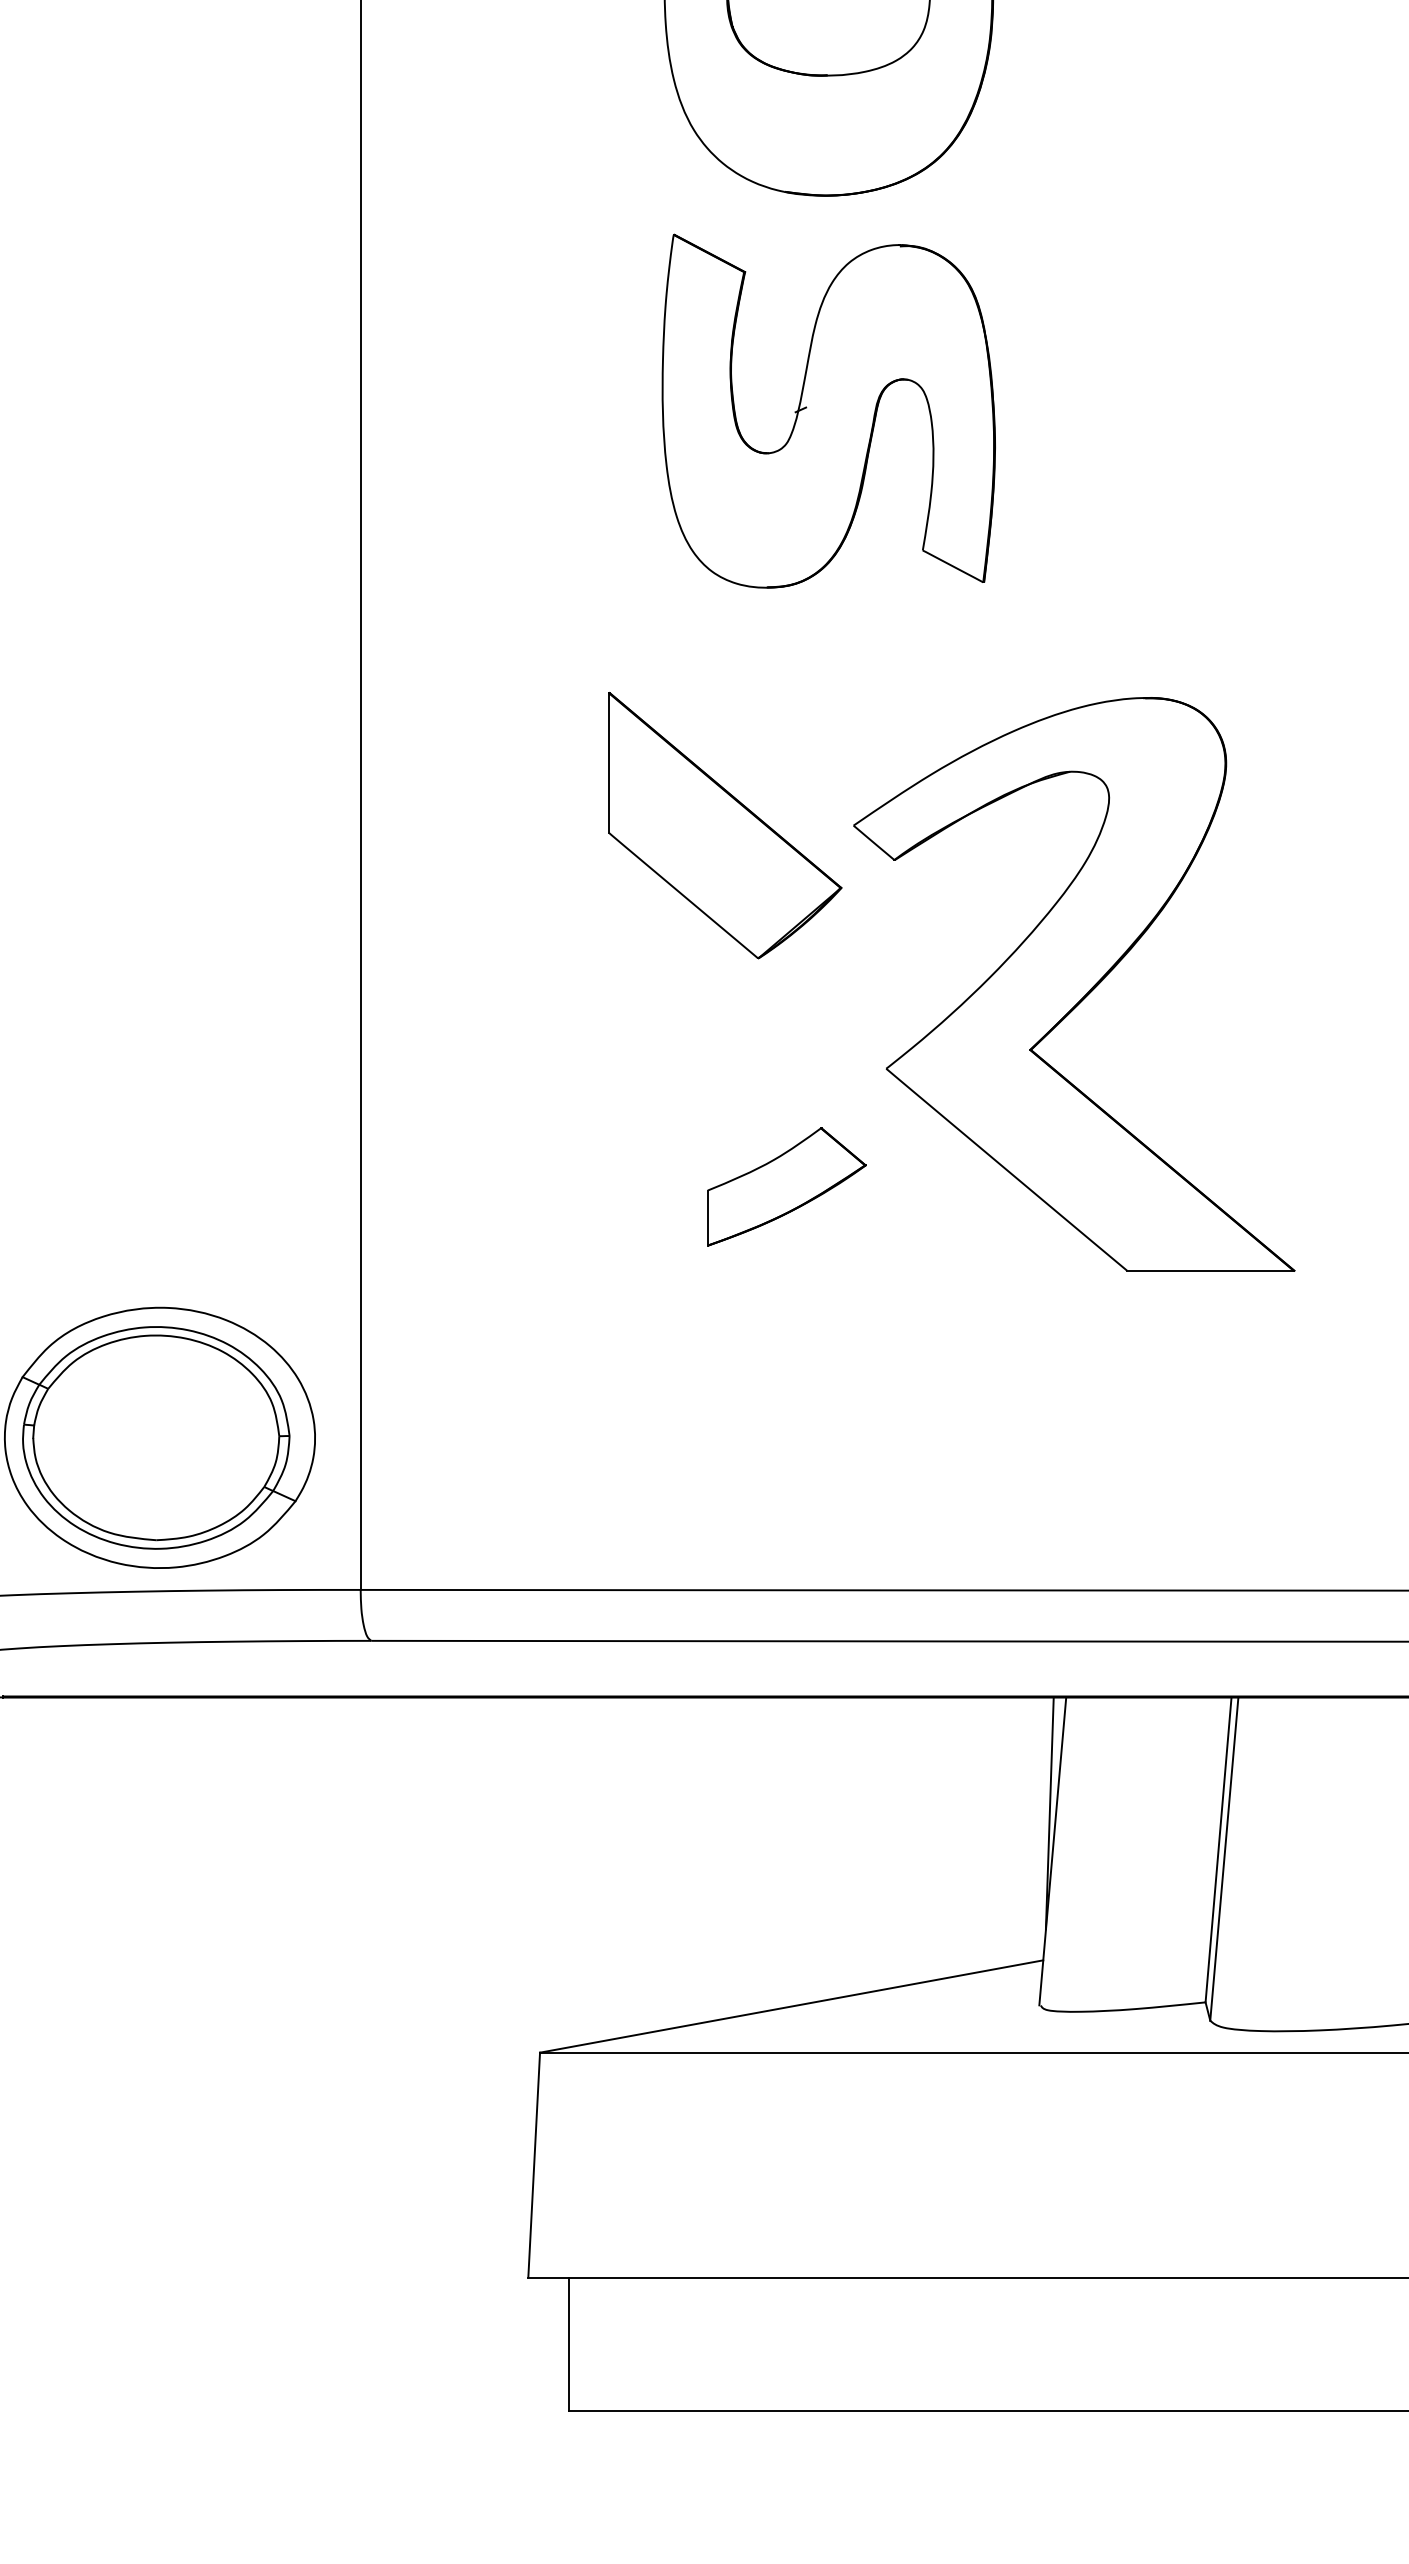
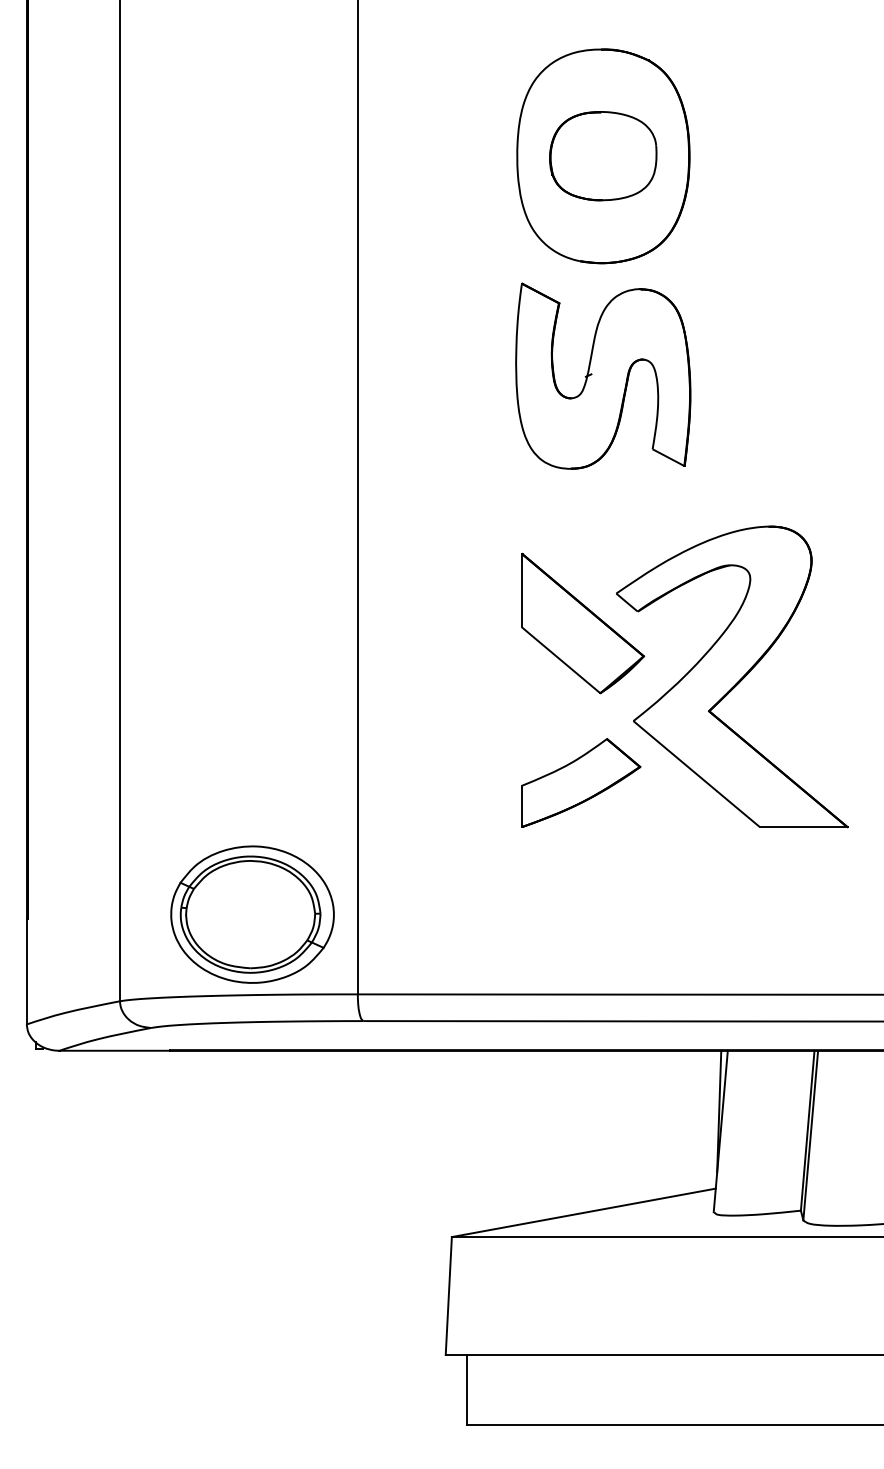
part: (724, 825) -> (582, 623), moved
part: (787, 1185) -> (581, 782), size x1.43

